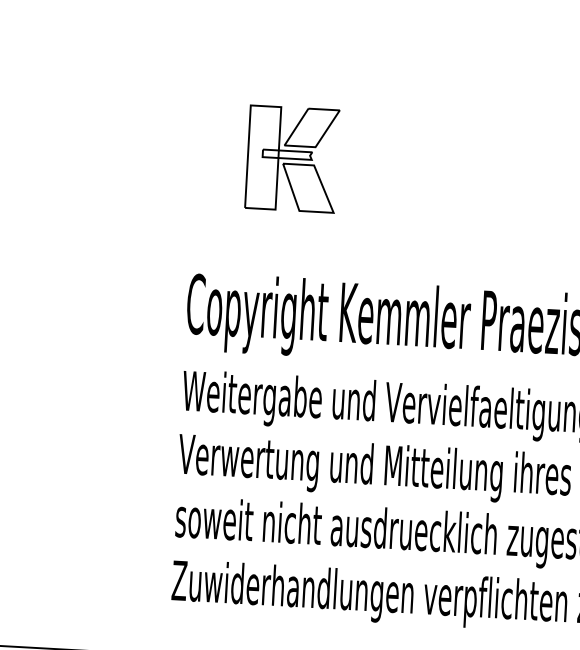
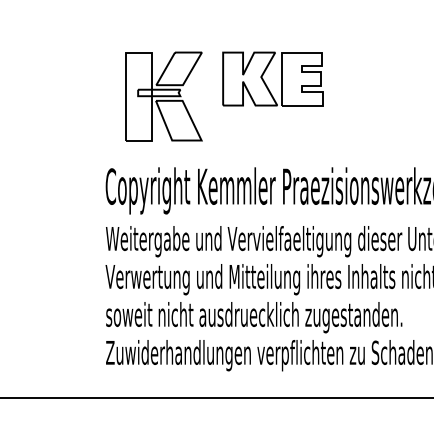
part: (462, 145) -> (265, 82), added
part: (291, 159) -> (163, 96), size x1.43

